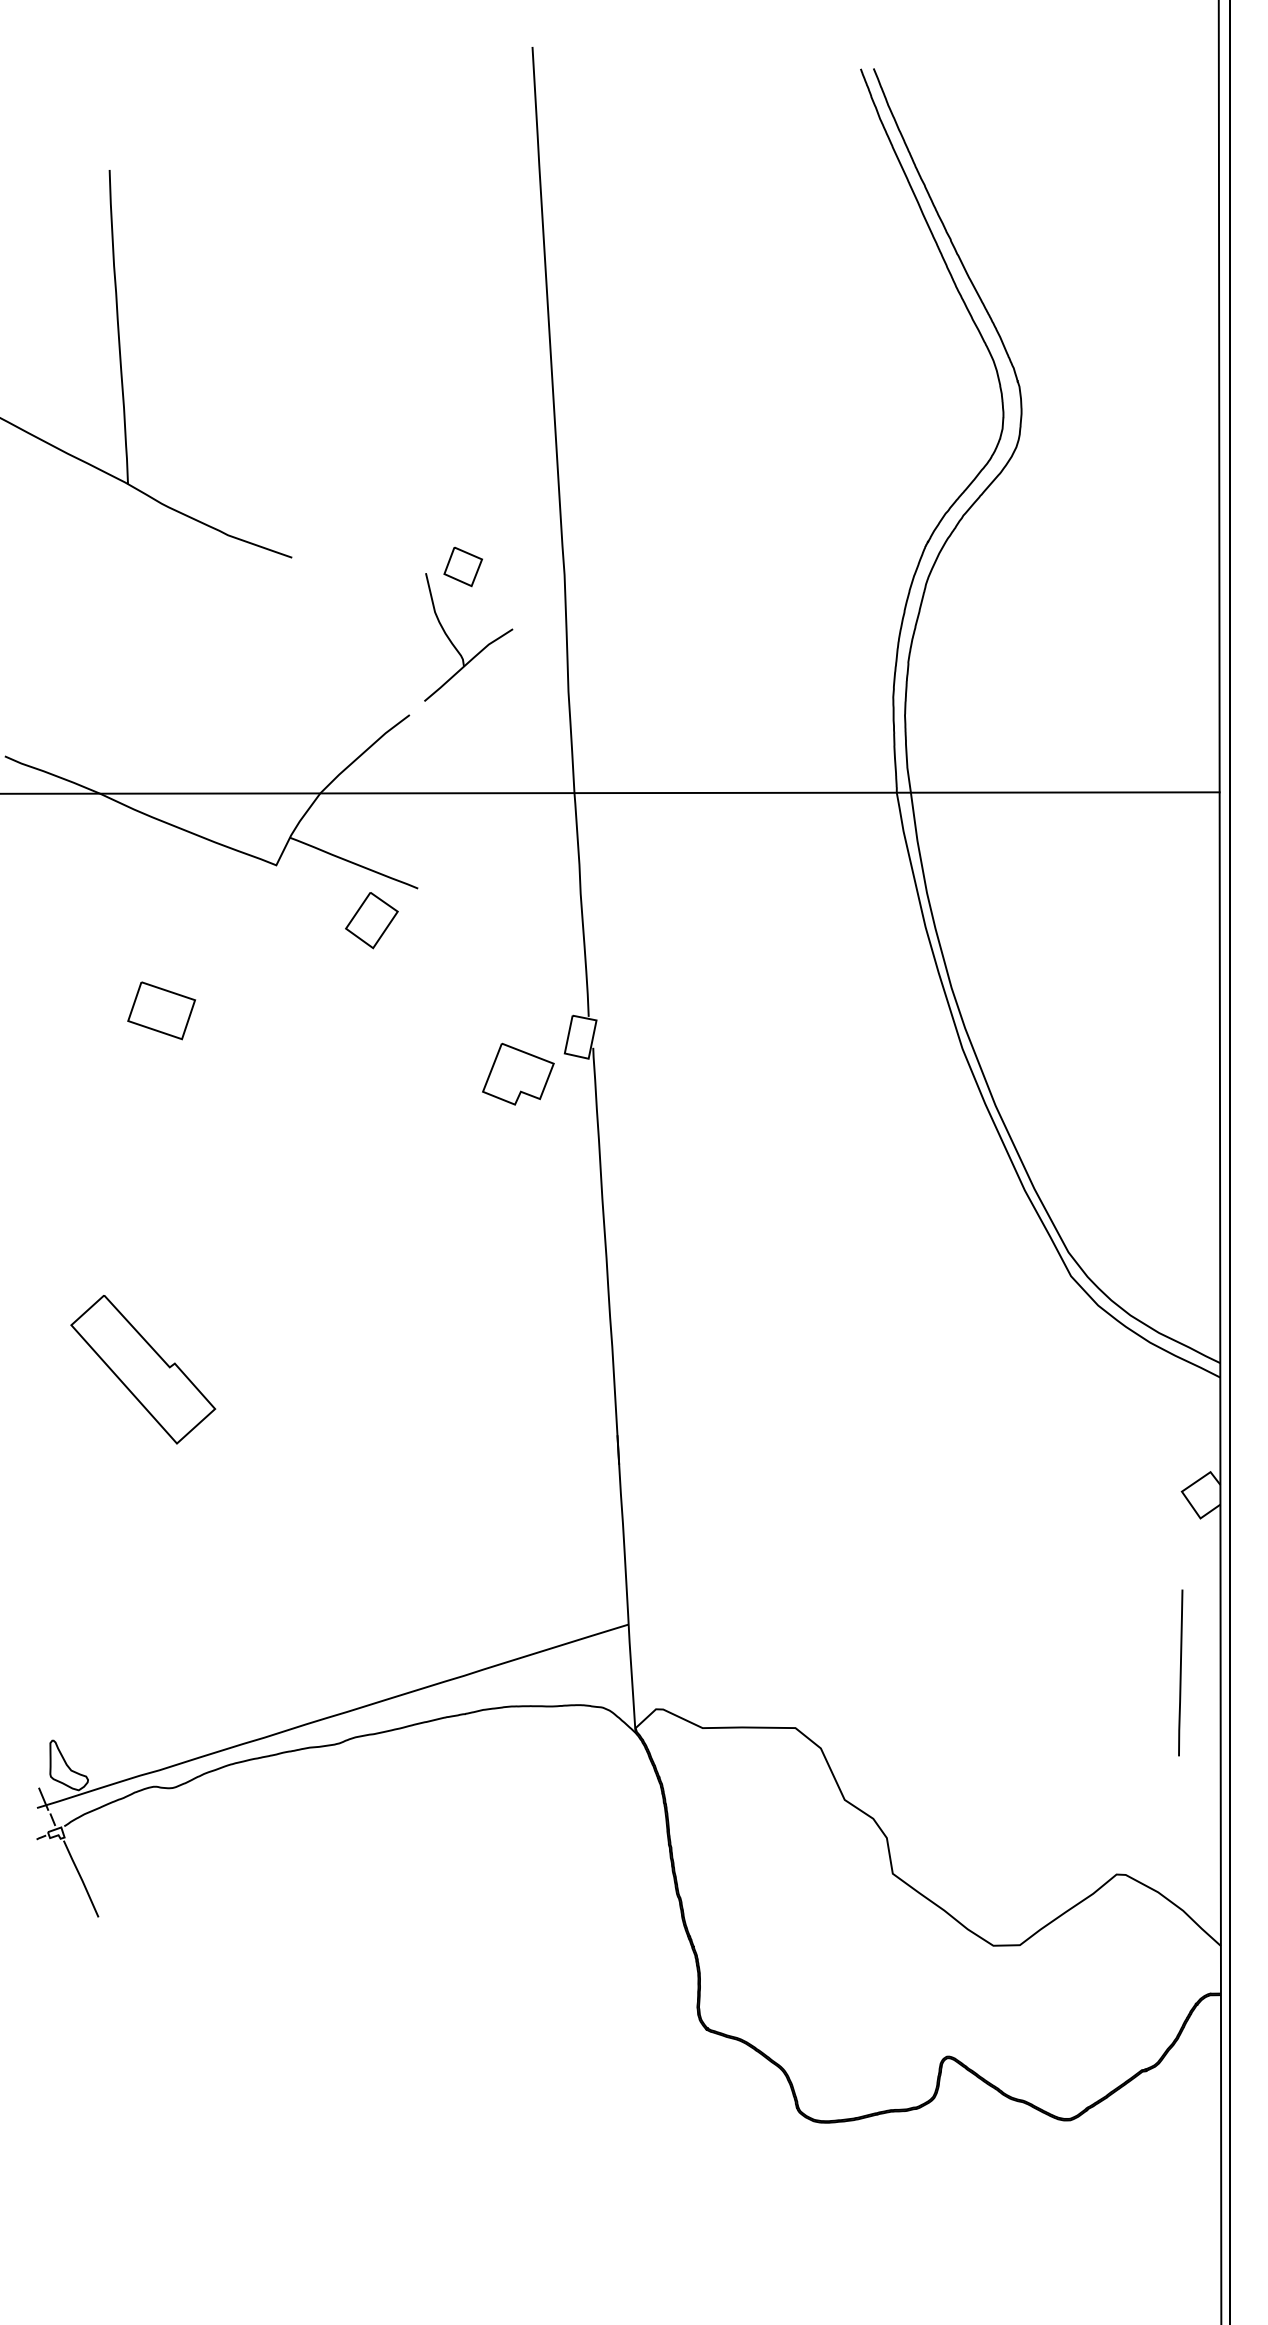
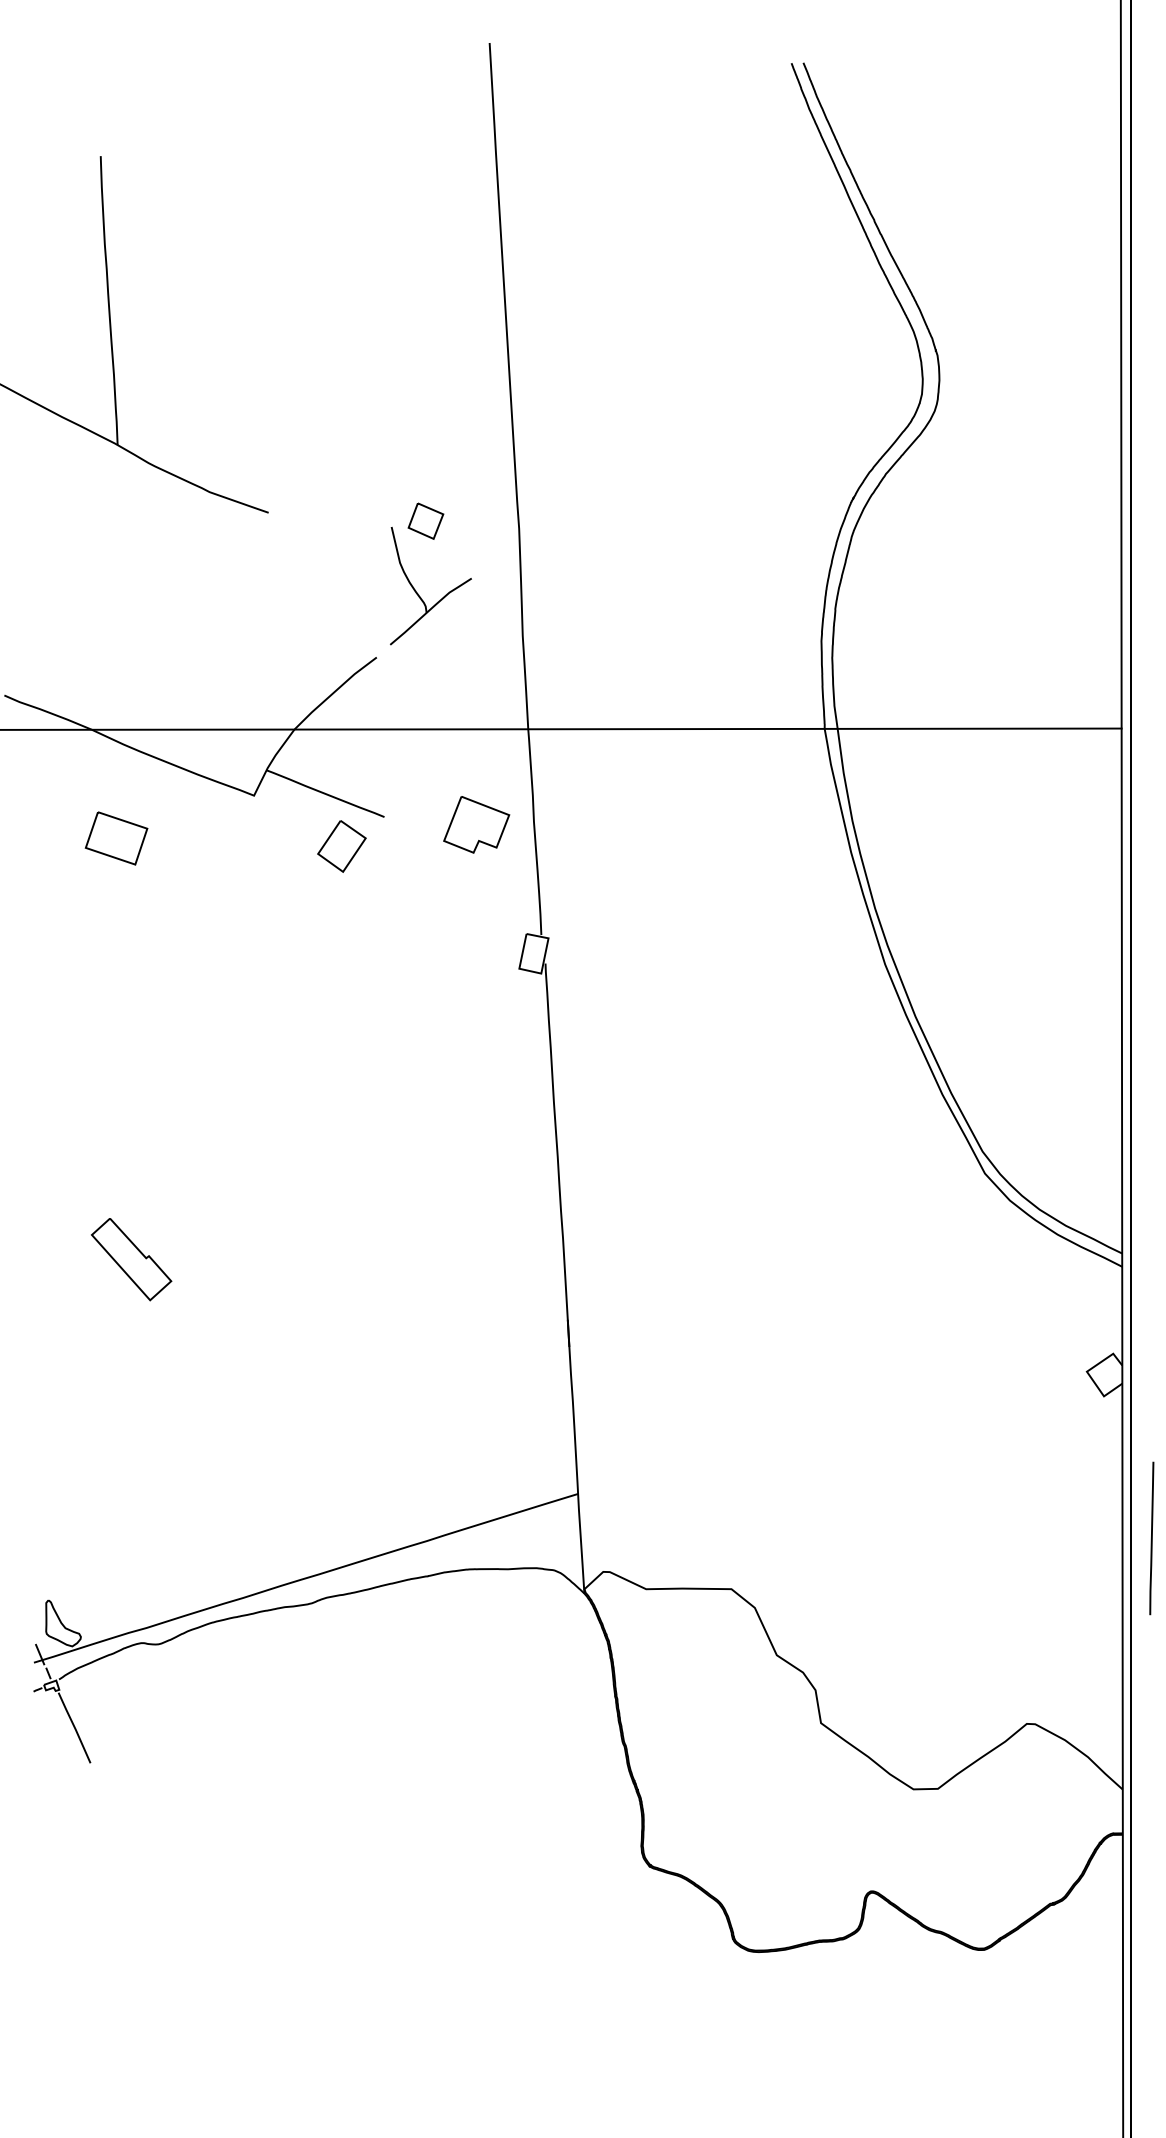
part: (161, 1010) -> (116, 838), moved
part: (518, 1073) -> (476, 824), moved
part: (143, 1369) -> (131, 1259), size x0.6
line: (1180, 1672) -> (1151, 1538), moved

